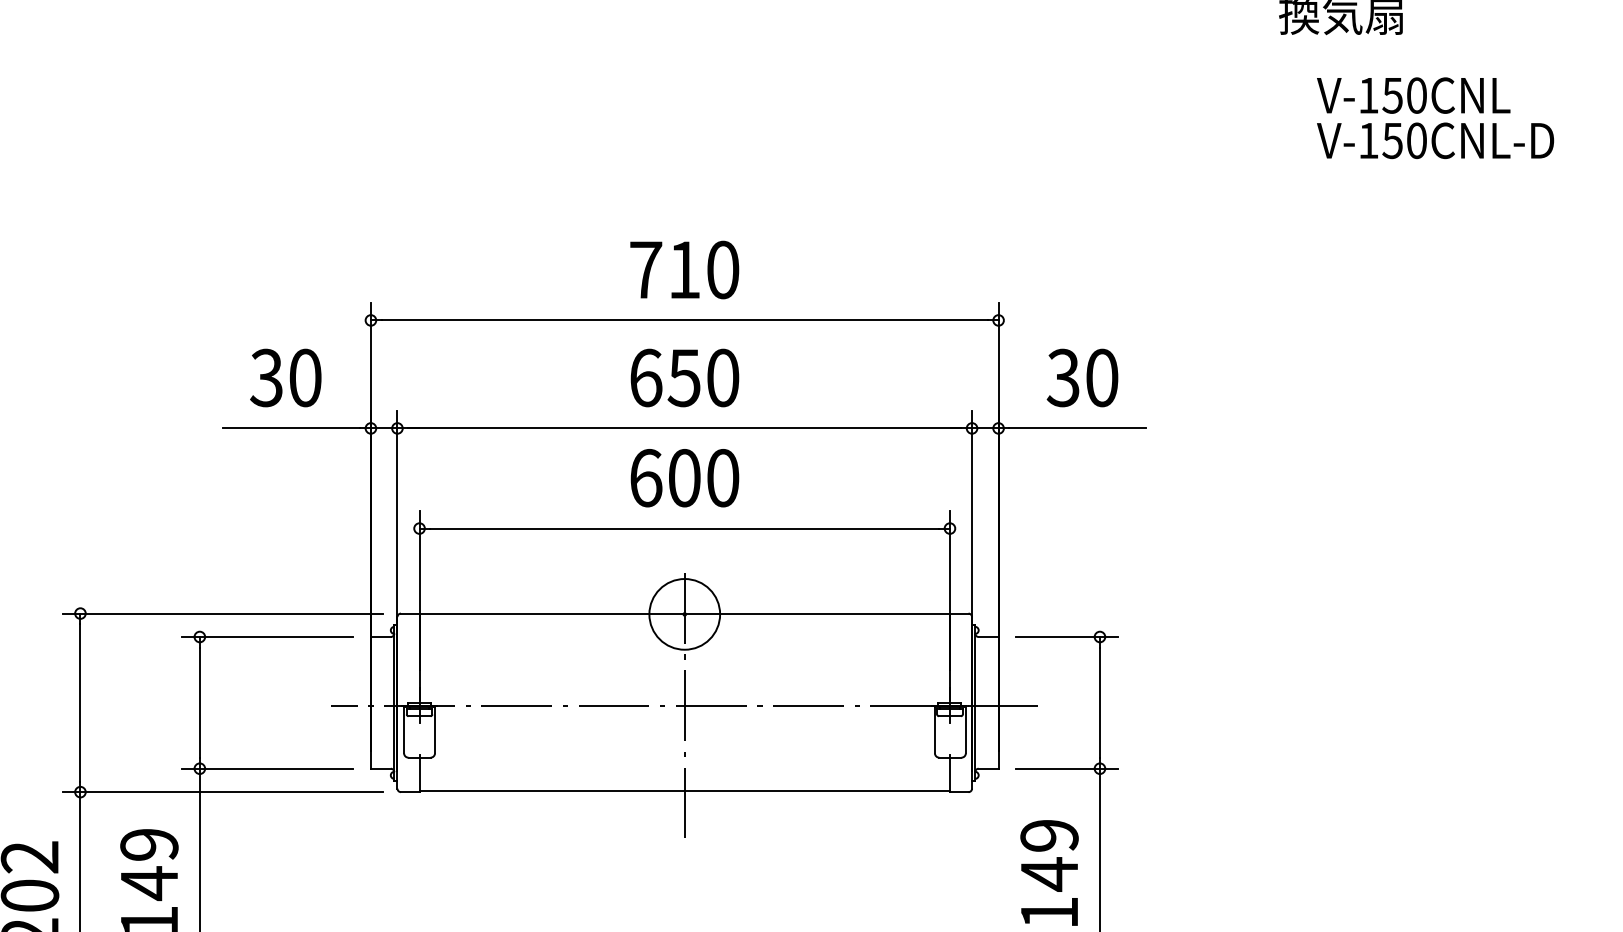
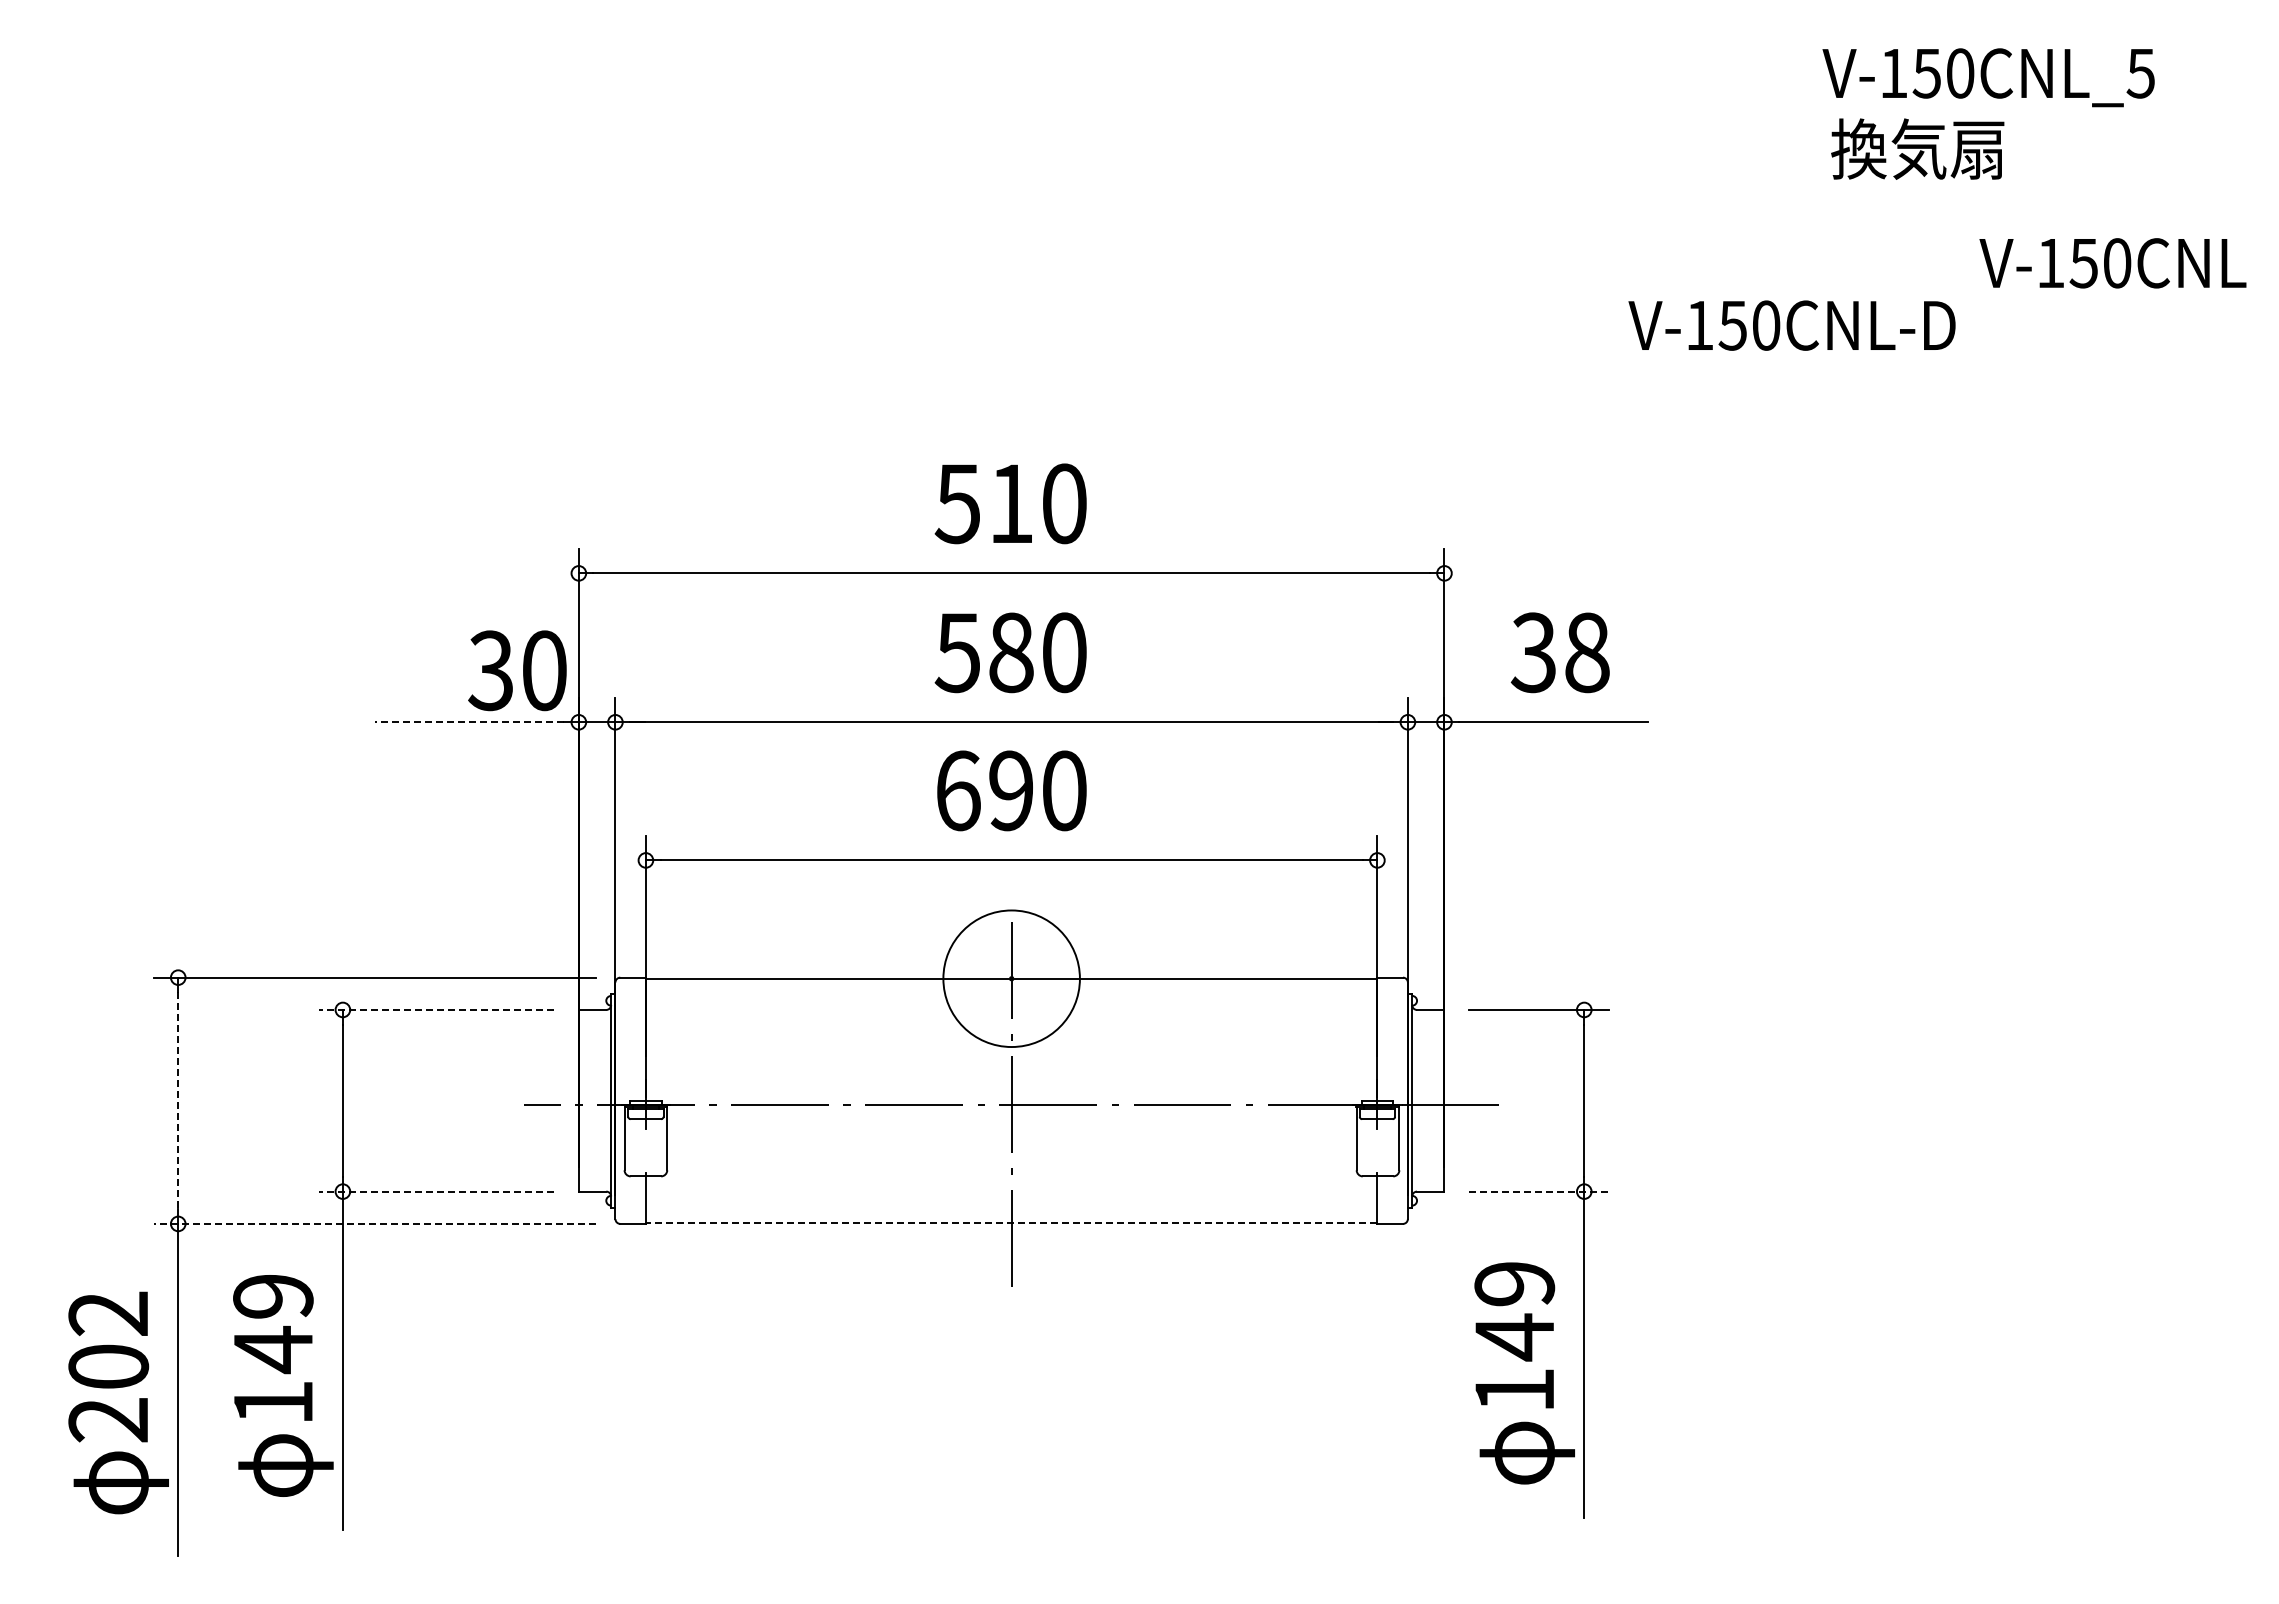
text: (1413, 95) -> (2112, 263), moved
text: (1435, 140) -> (1791, 325), moved
text: (645, 270) -> (957, 504), 710 -> 510
text: (285, 377) -> (517, 670), moved
text: (664, 377) -> (983, 652), 650 -> 580
text: (1102, 377) -> (1587, 652), 30 -> 38
line: (291, 428) -> (469, 722), solid -> dashed
text: (684, 477) -> (1011, 790), 600 -> 690
circle: (684, 614) -> (1011, 978), size x1.4
line: (267, 636) -> (436, 1009), solid -> dashed
line: (80, 702) -> (178, 1100), solid -> dashed
line: (267, 768) -> (436, 1191), solid -> dashed
line: (1066, 768) -> (1538, 1191), solid -> dashed
line: (222, 791) -> (374, 1223), solid -> dashed
line: (684, 791) -> (1011, 1222), solid -> dashed

